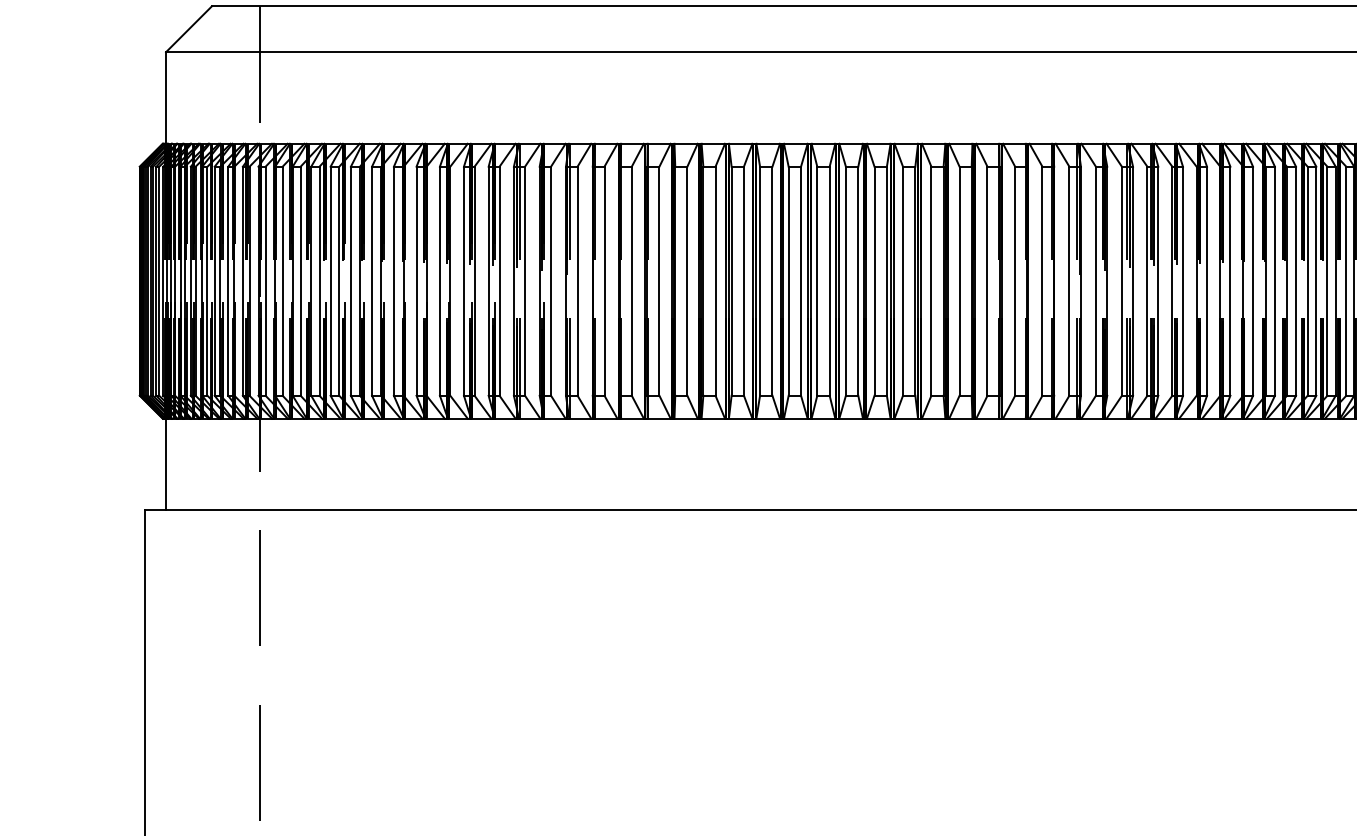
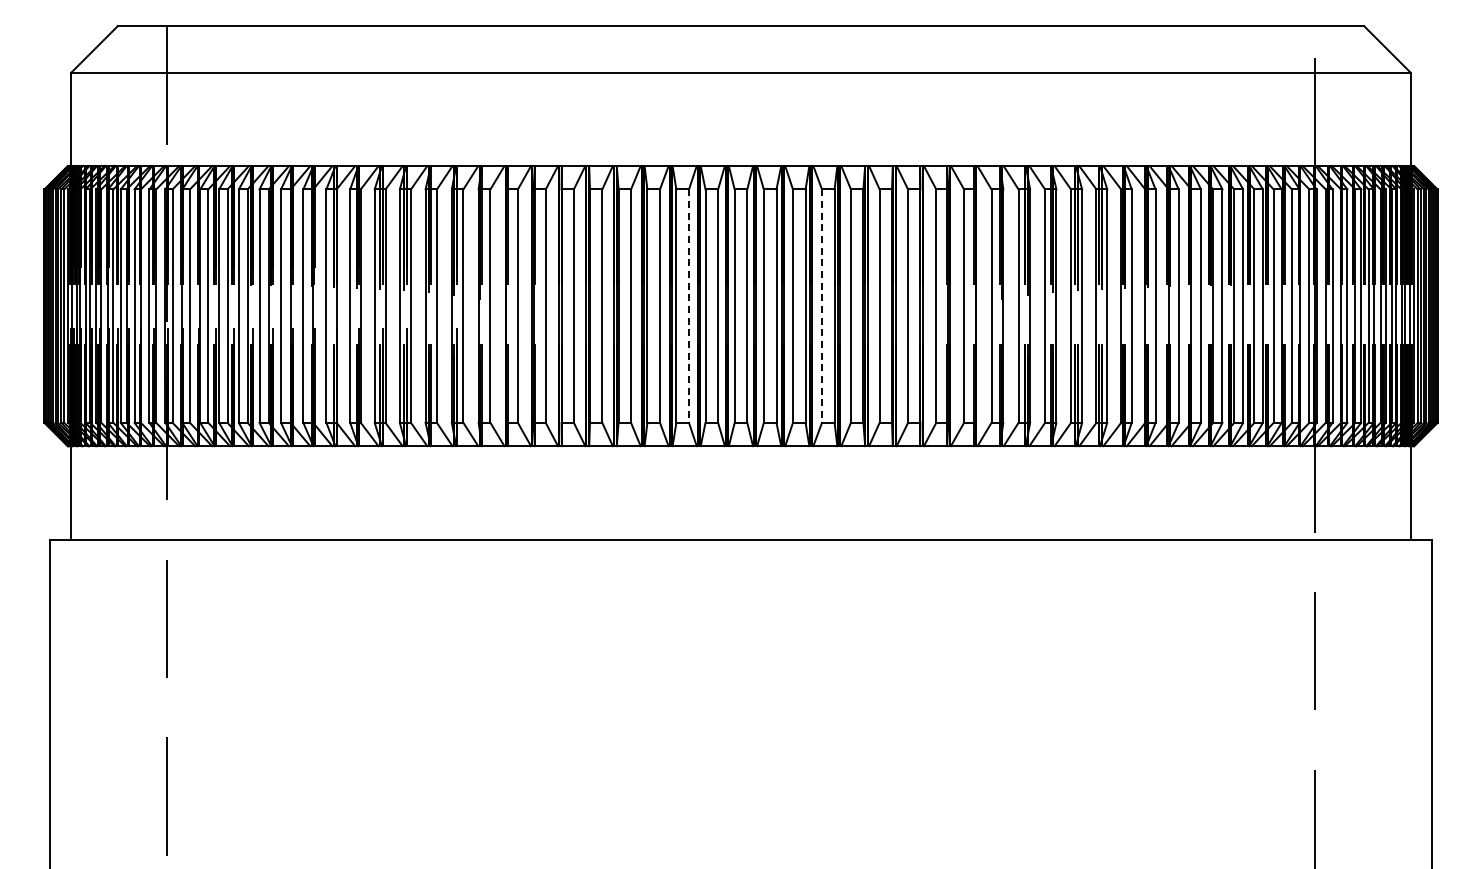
line: (772, 281) -> (689, 306), solid -> dashed
line: (903, 281) -> (822, 306), solid -> dashed

